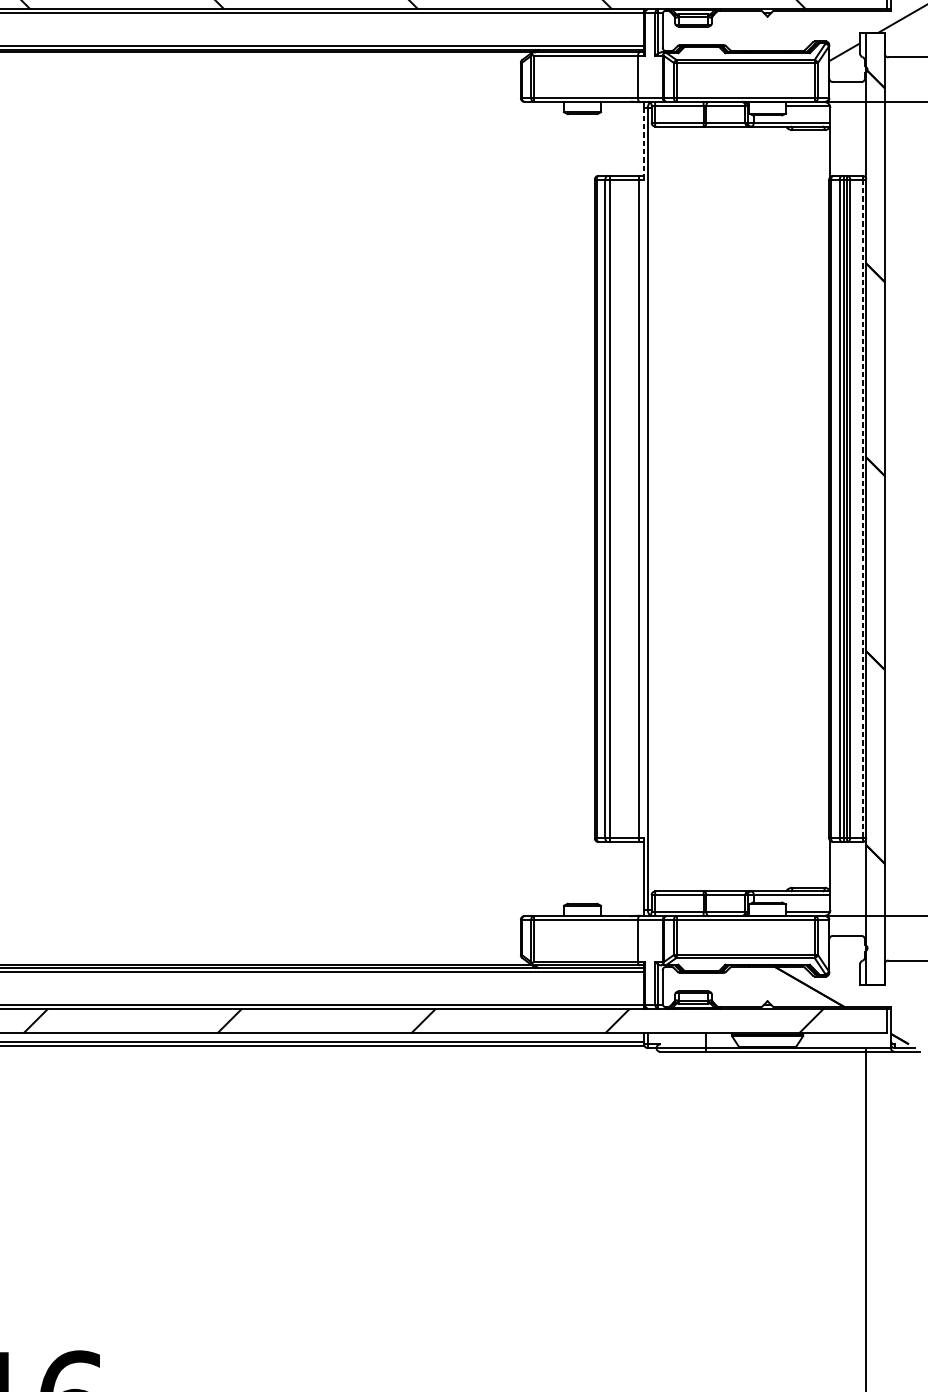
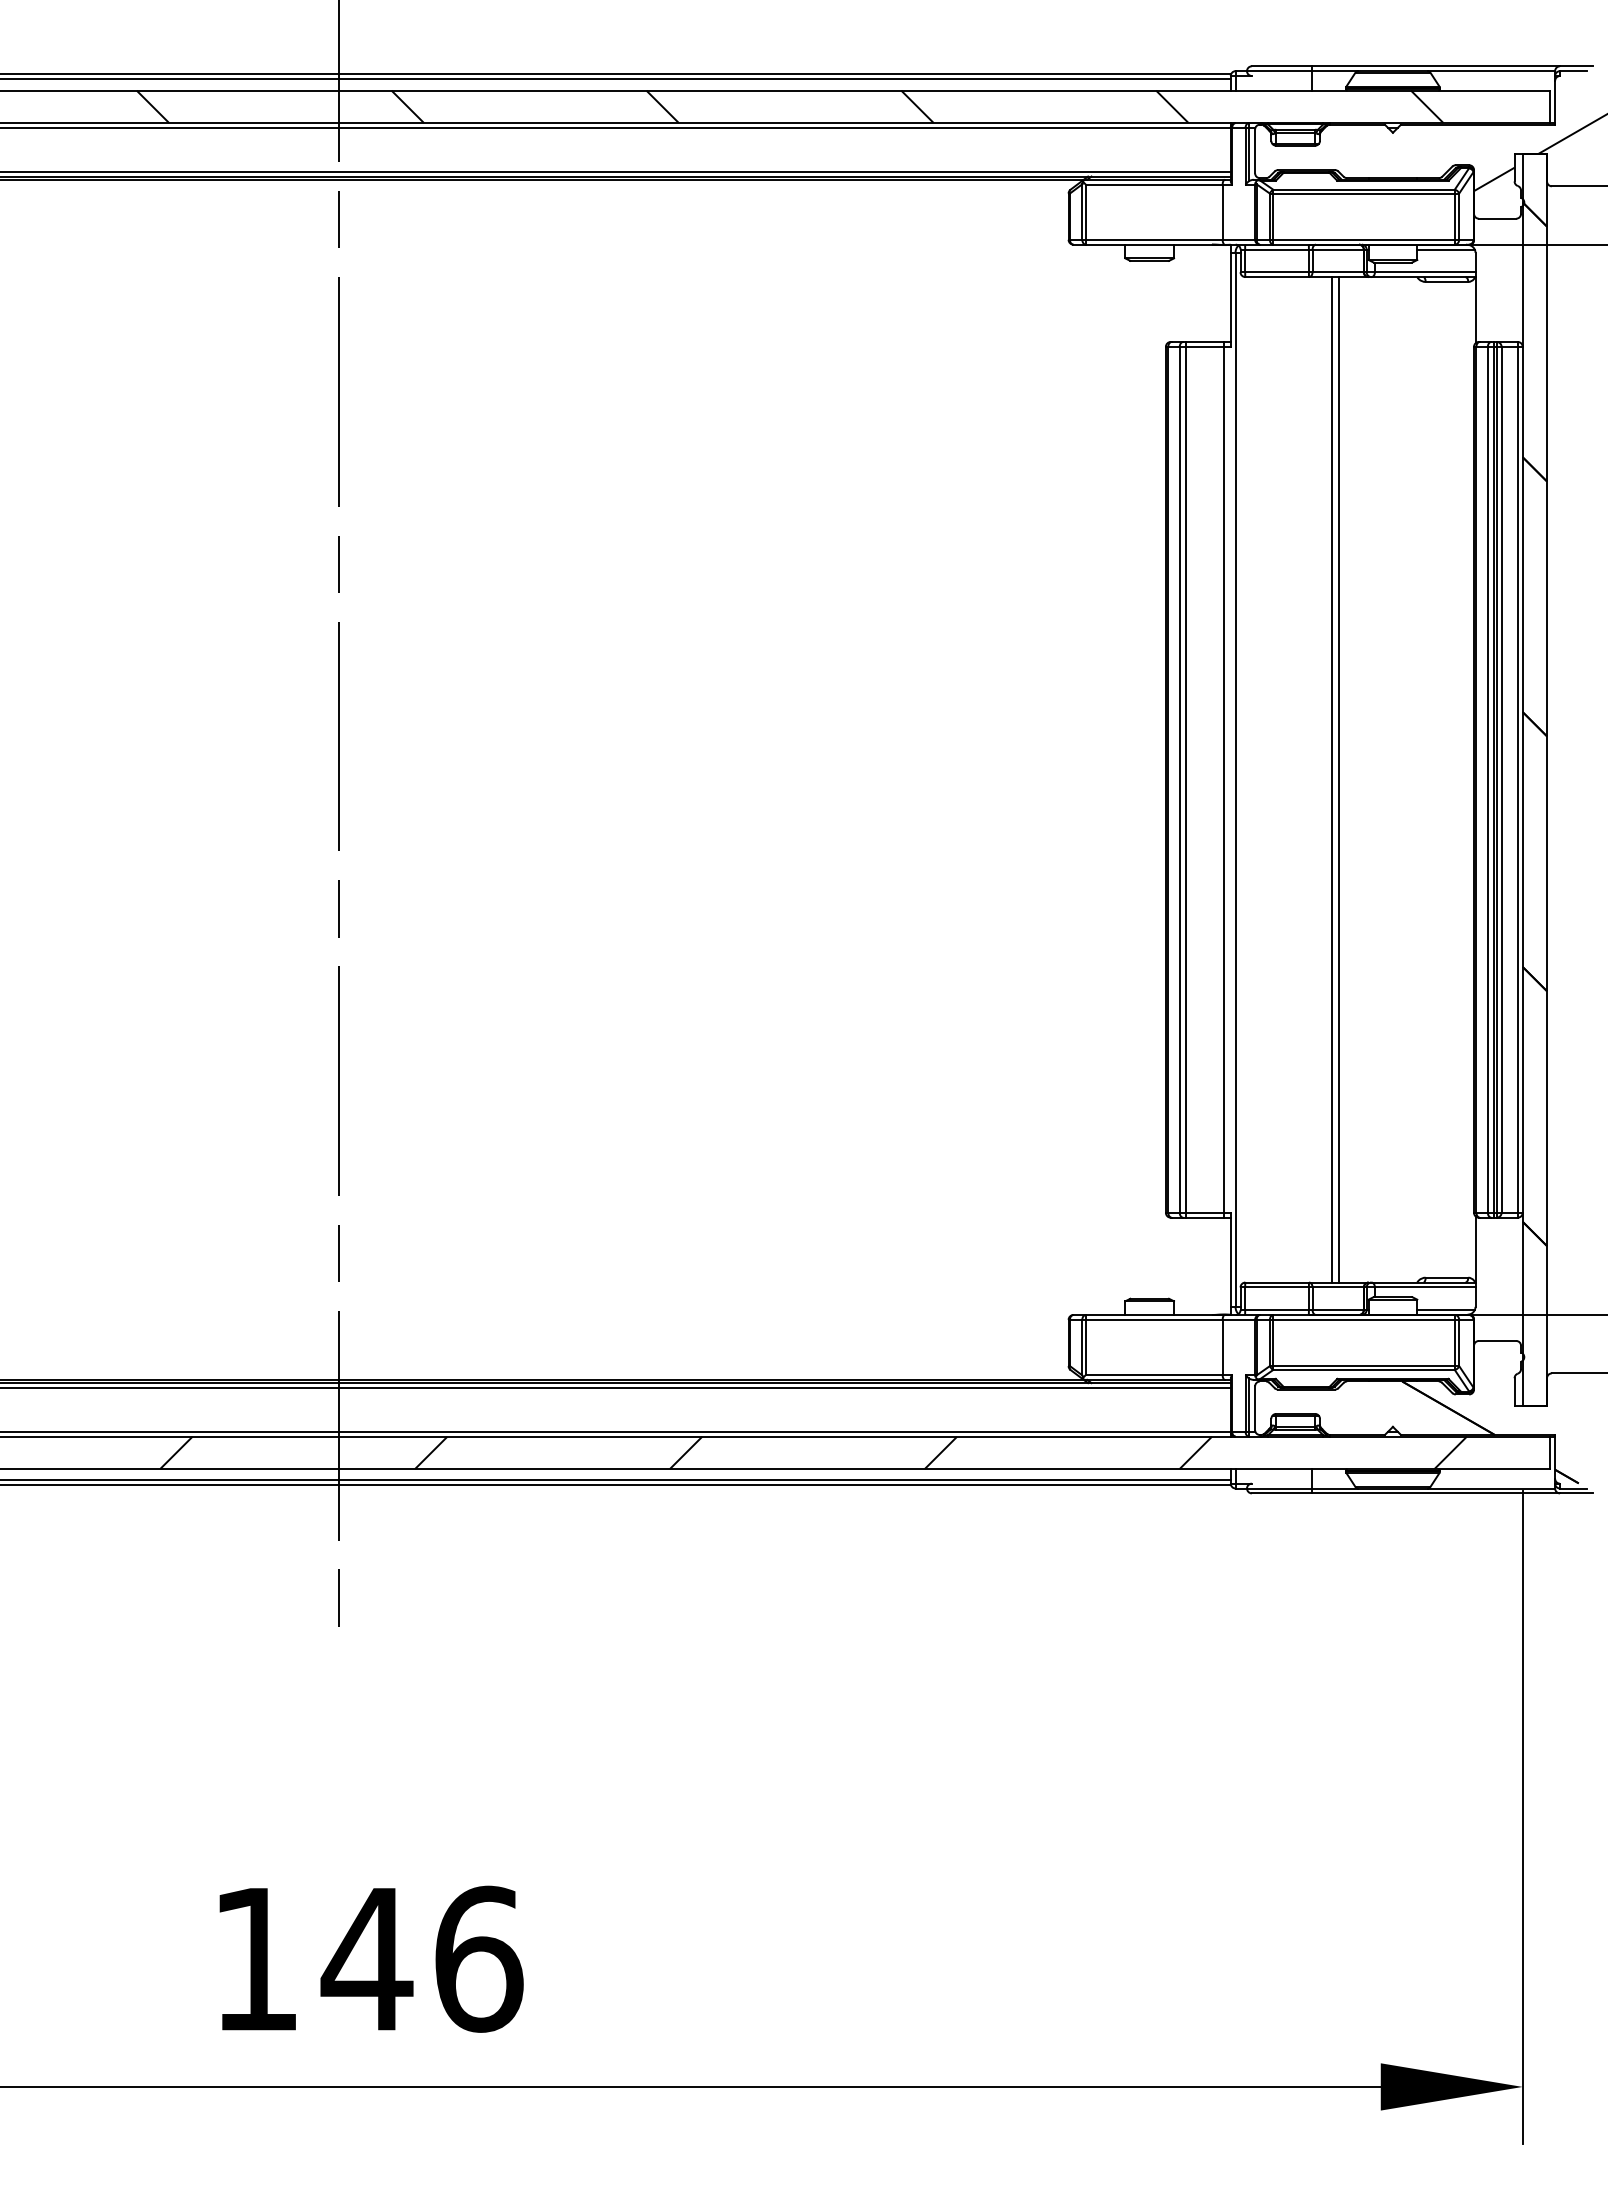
line: (643, 143) -> (1230, 299), dashed -> solid
line: (721, 508) -> (1332, 779), added
line: (726, 508) -> (1339, 779), added
line: (862, 508) -> (1517, 779), dashed -> solid

